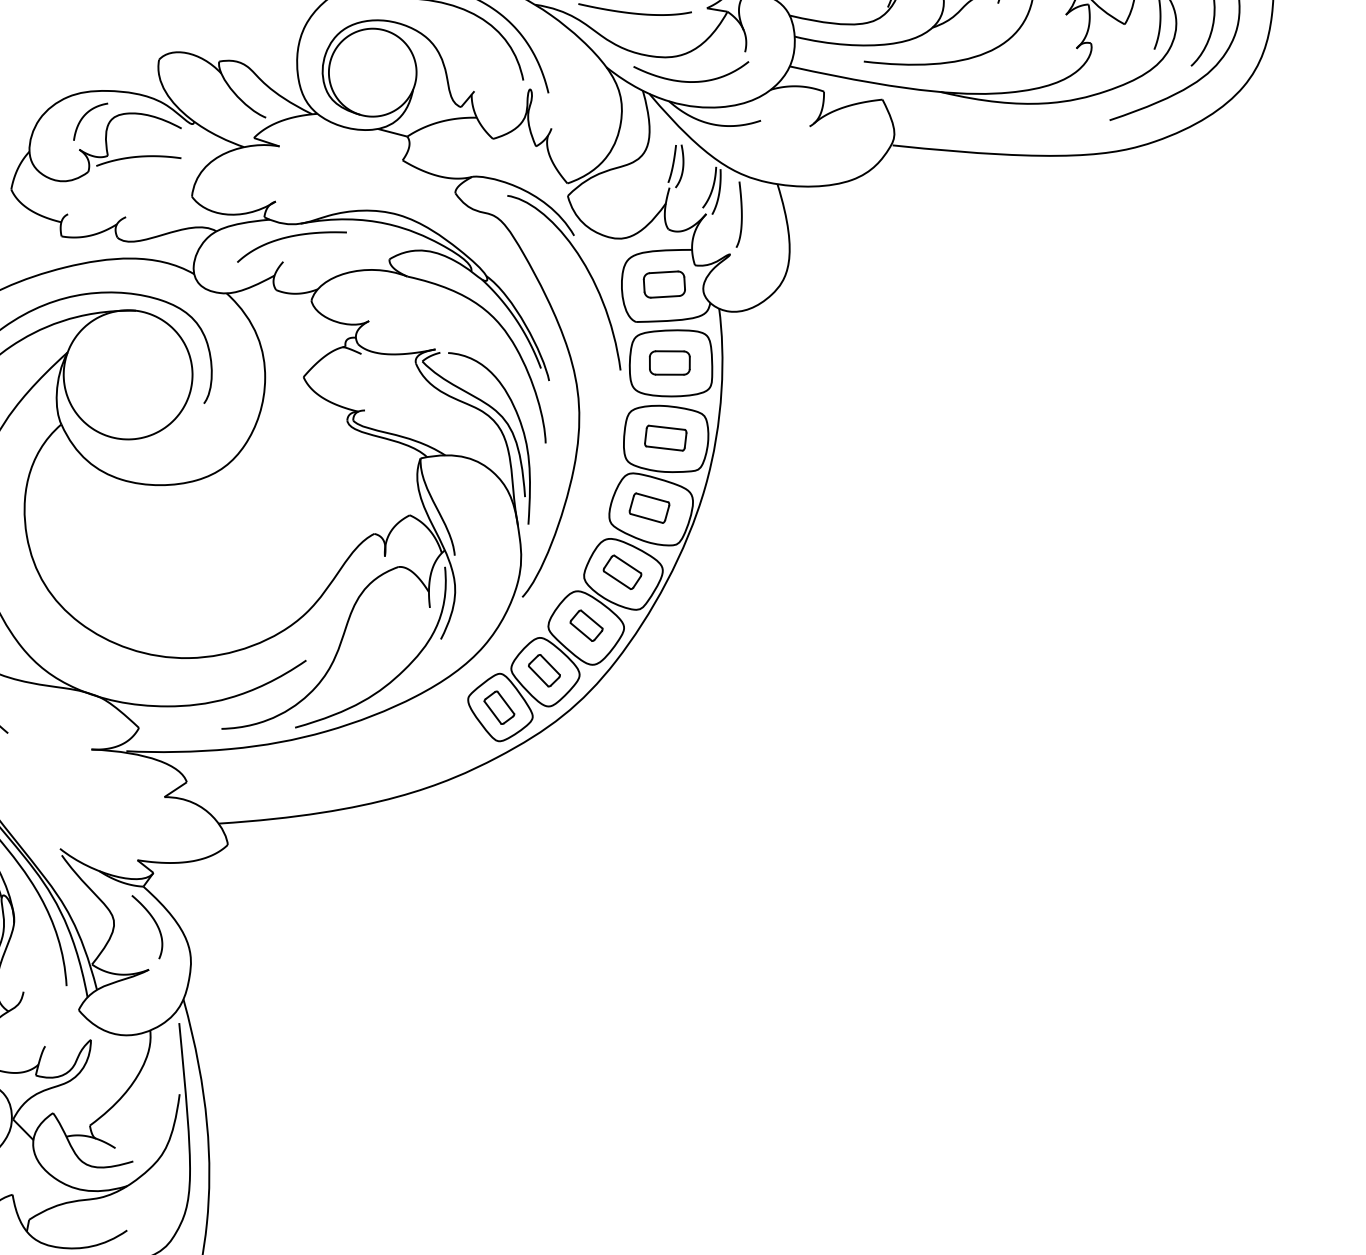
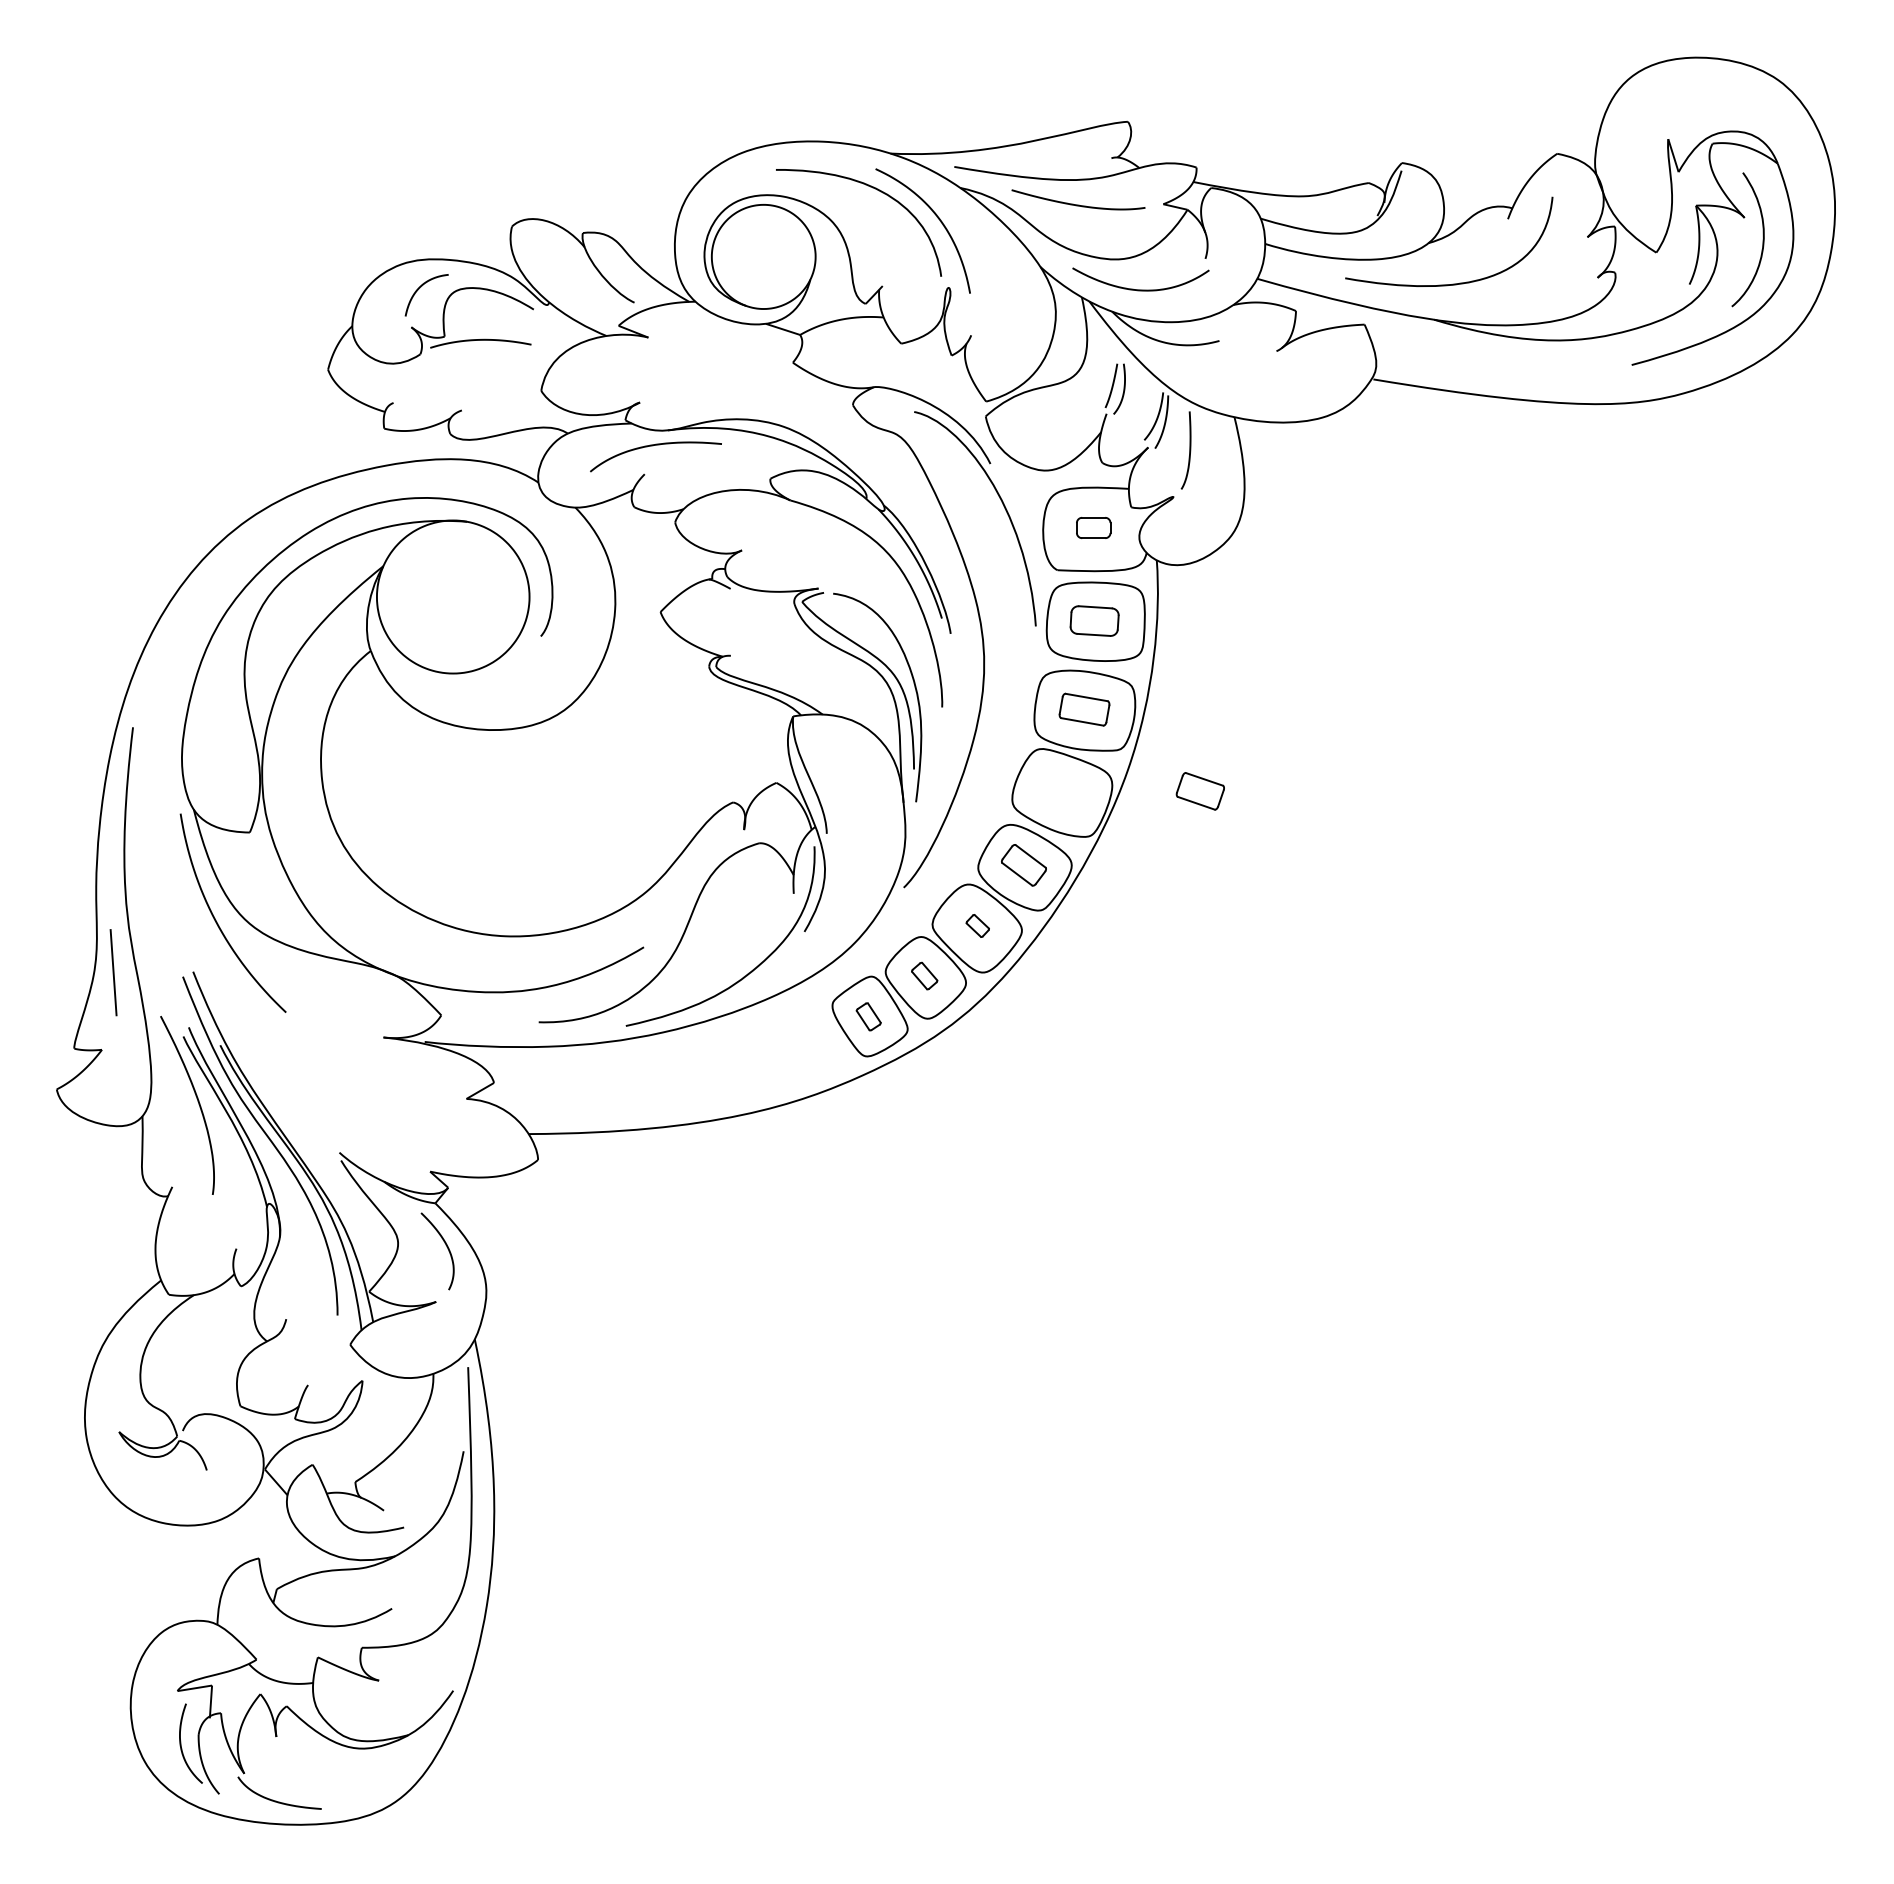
part: (664, 284) -> (1093, 527), size x0.7
part: (648, 508) -> (1199, 791), moved
part: (586, 625) -> (977, 925), size x0.6
part: (544, 670) -> (924, 975), size x0.7
part: (499, 707) -> (868, 1016), size x0.7

